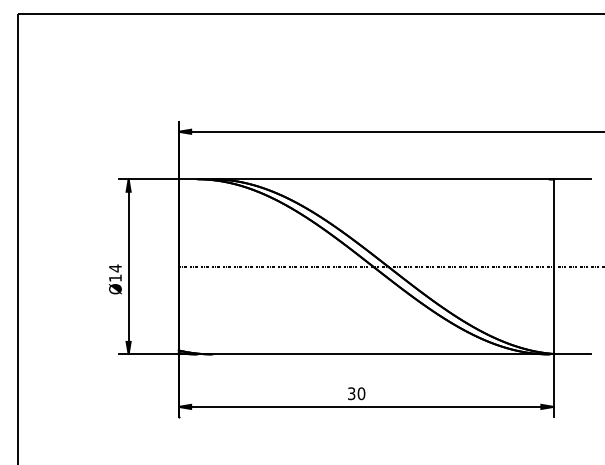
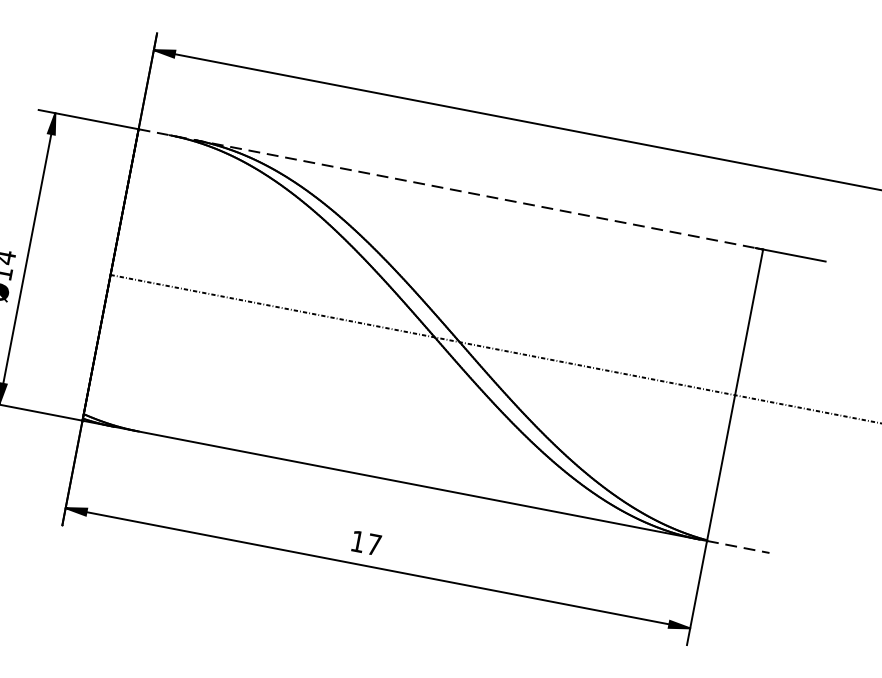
line: (366, 179) -> (451, 189), solid -> dashed
line: (572, 354) -> (738, 547), solid -> dashed
text: (356, 393) -> (366, 542), 30 -> 17

